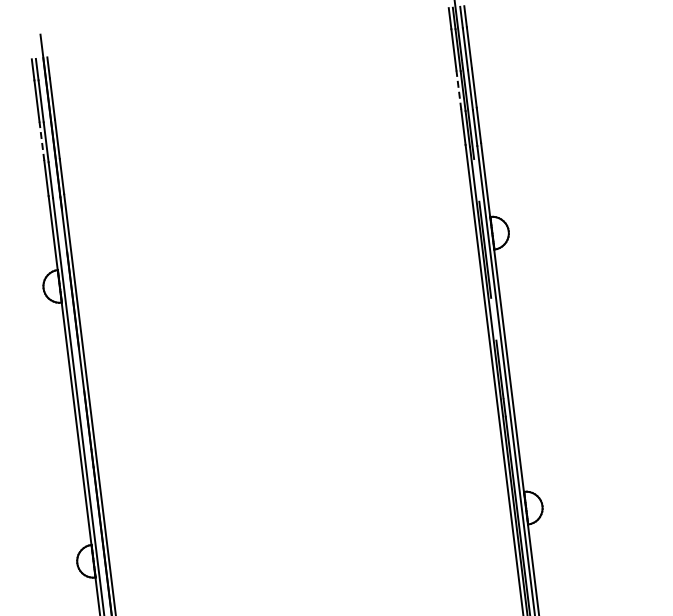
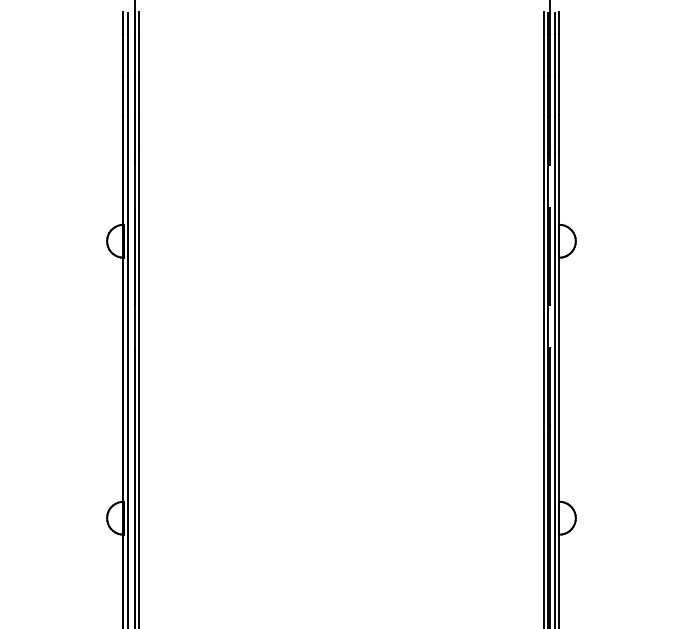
line: (458, 90) -> (543, 95), dashed -> solid
line: (42, 141) -> (123, 95), dashed -> solid

